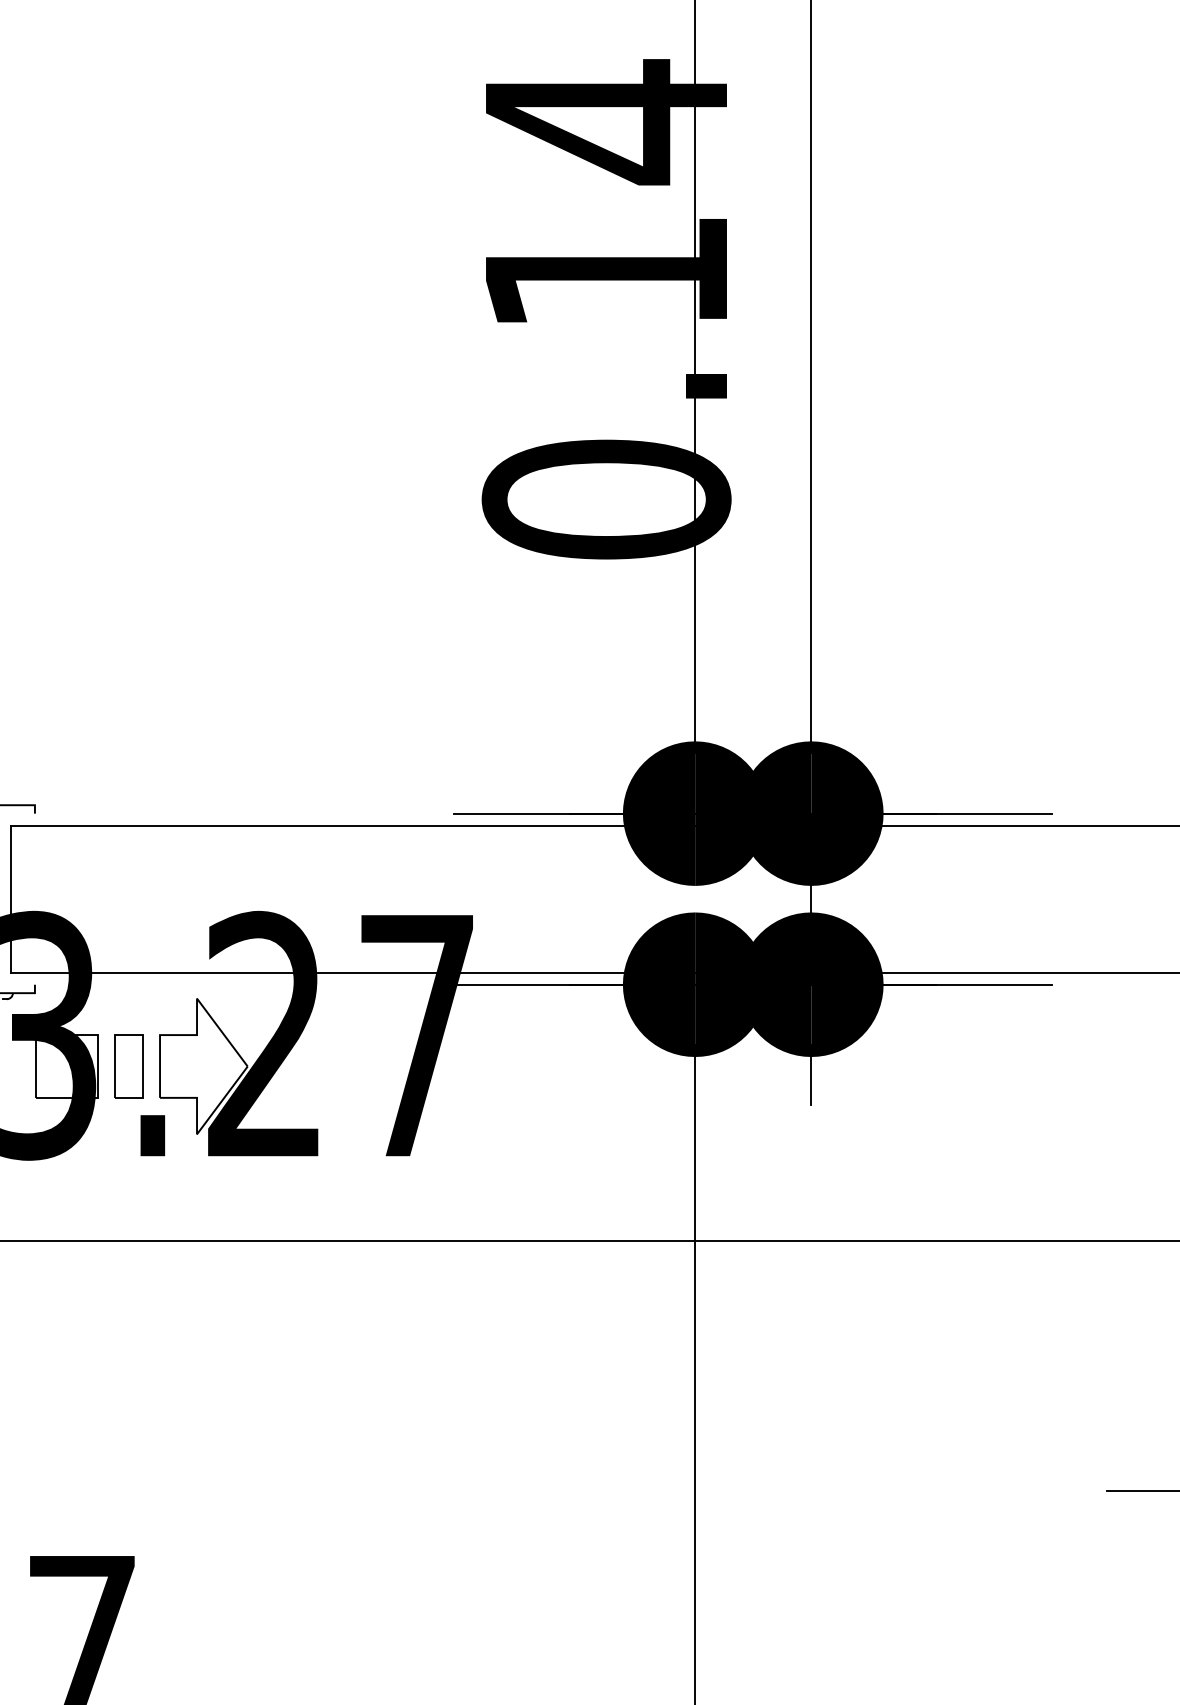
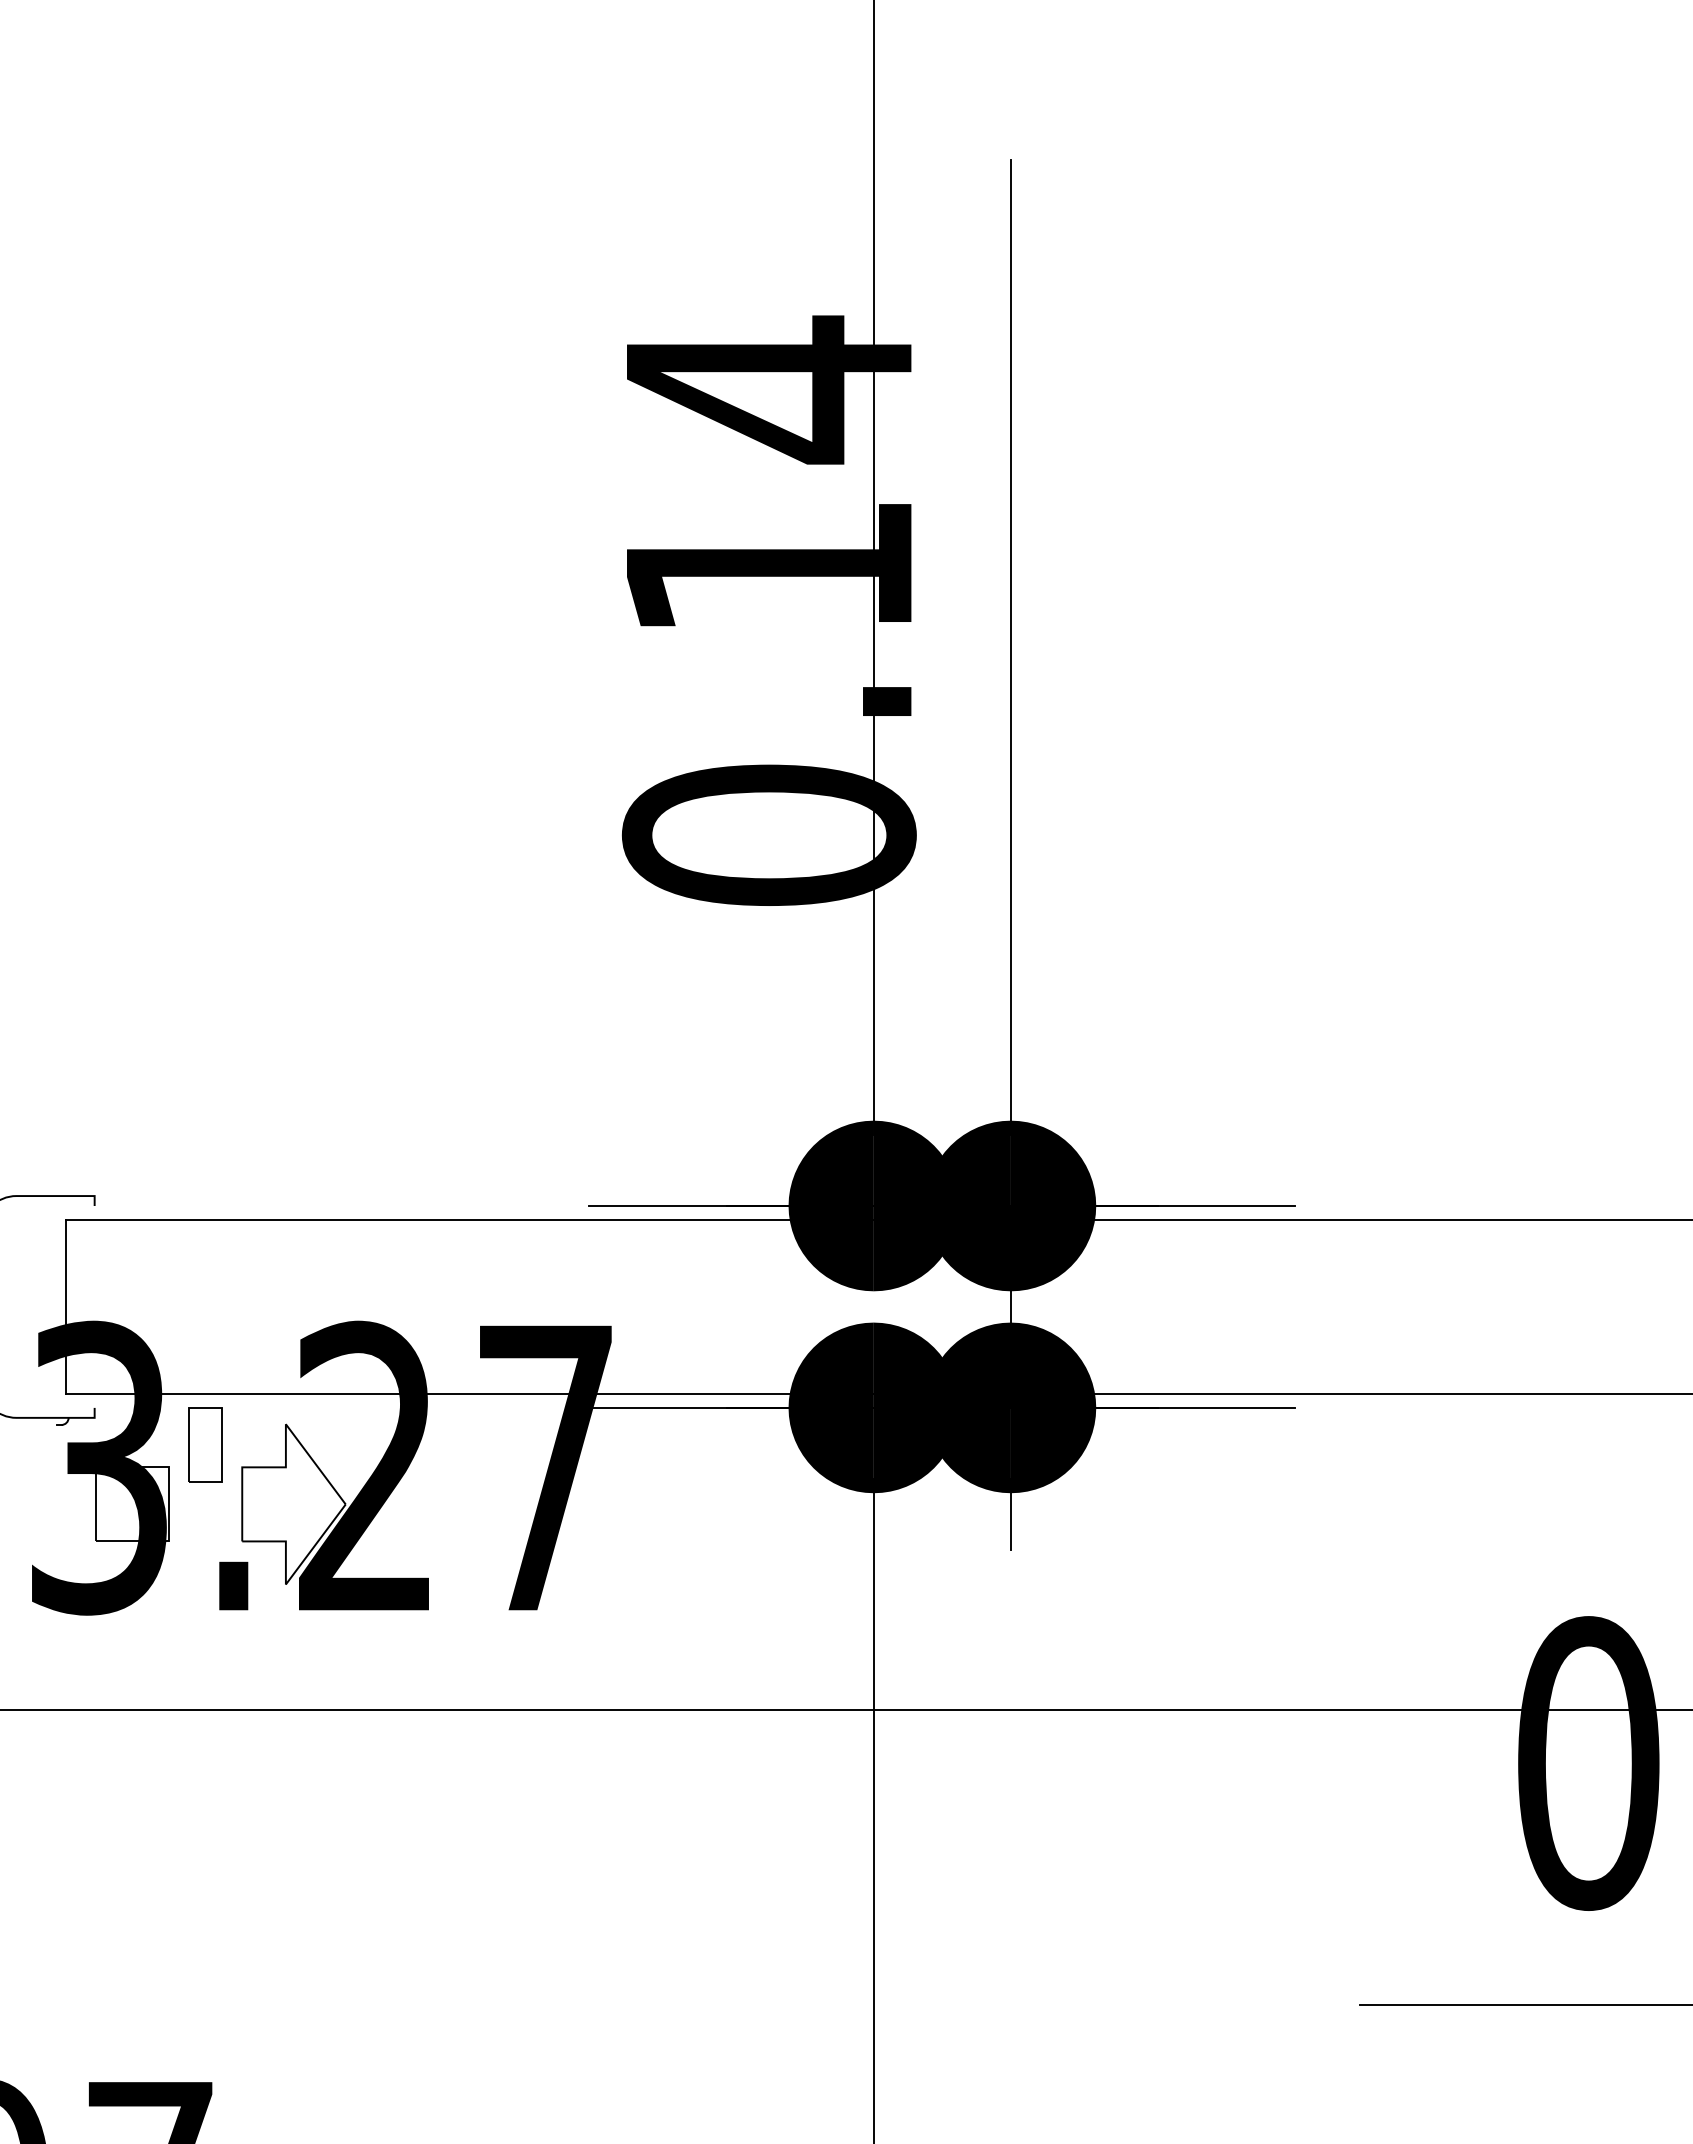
part: (128, 1065) -> (205, 1444), moved

